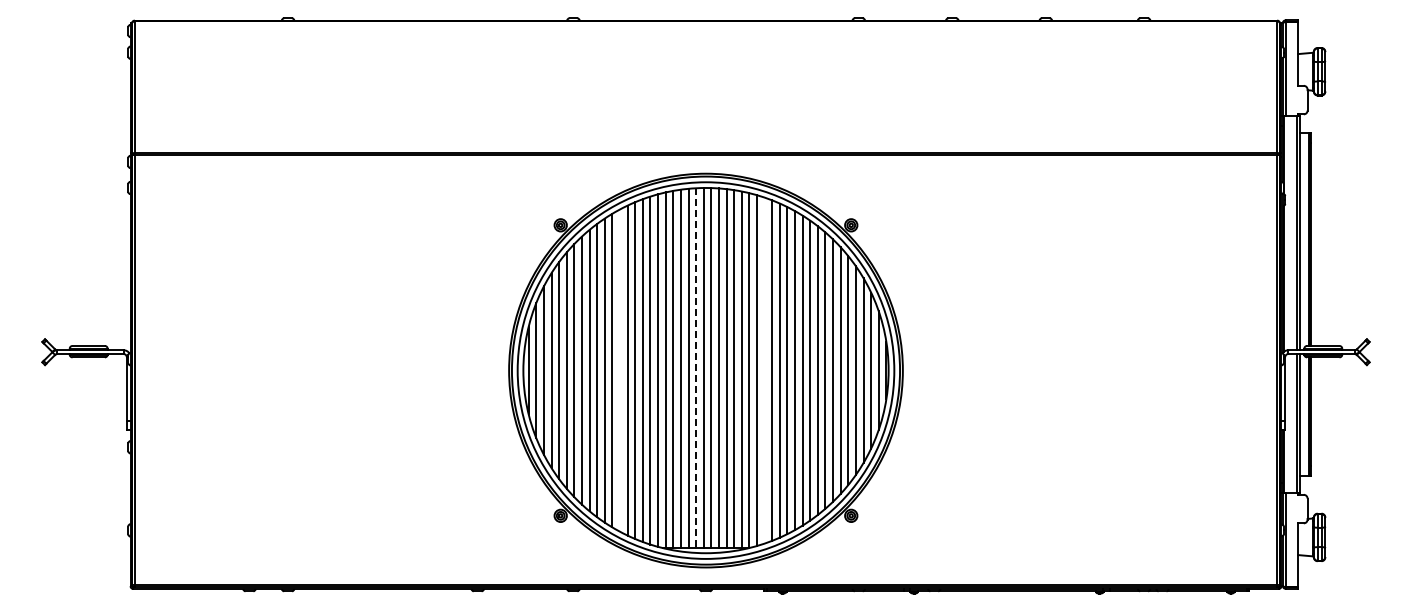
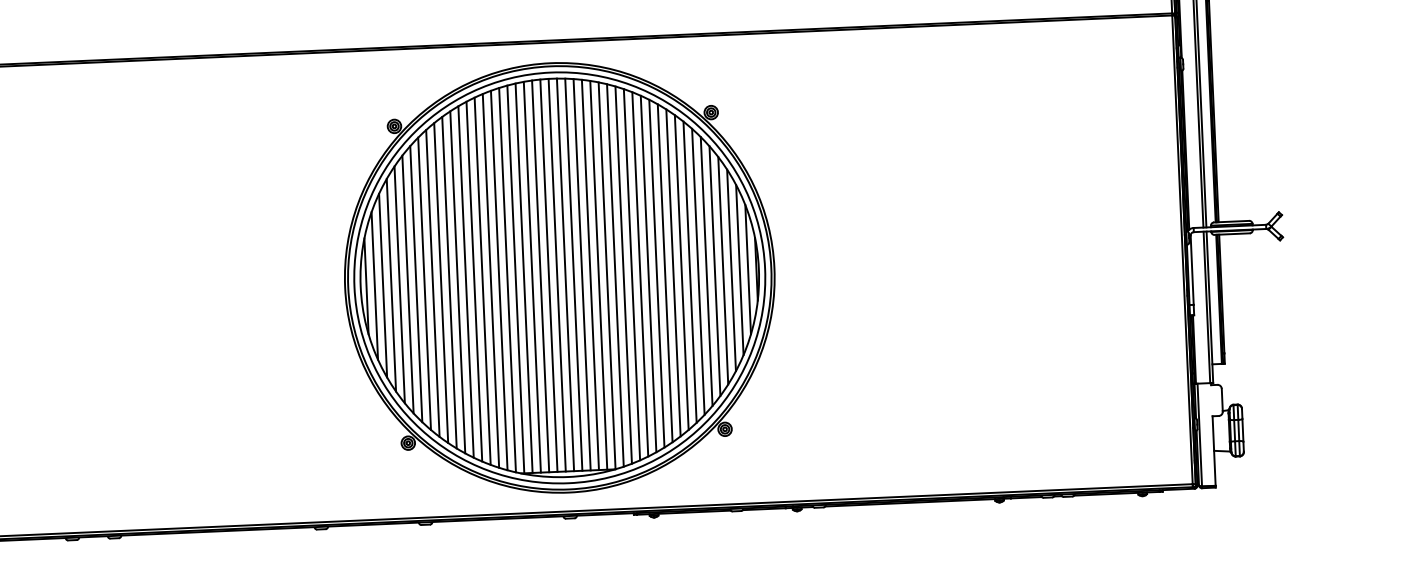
line: (696, 368) -> (549, 276), dashed -> solid
line: (620, 370) -> (466, 281), added
line: (764, 370) -> (623, 275), added

